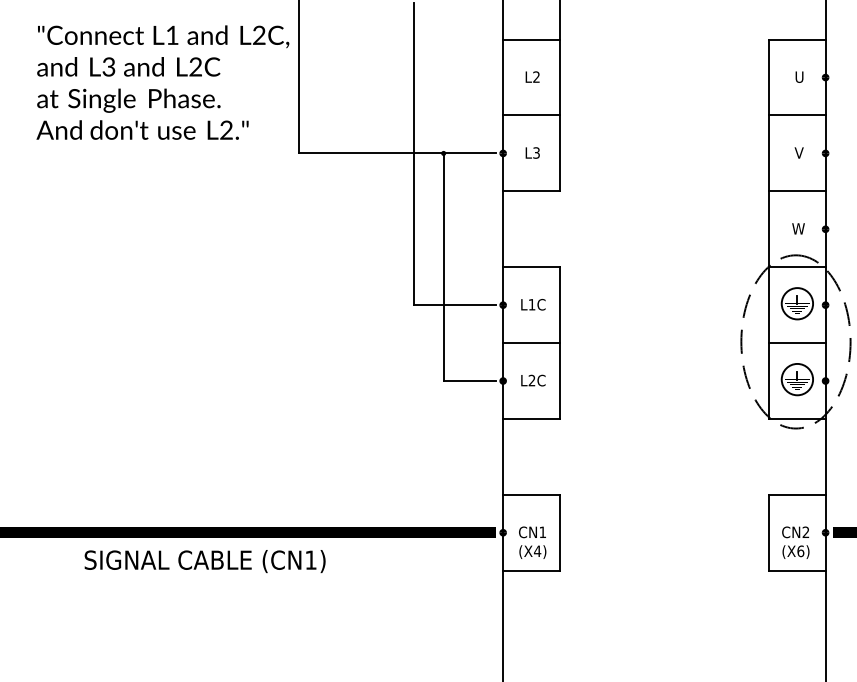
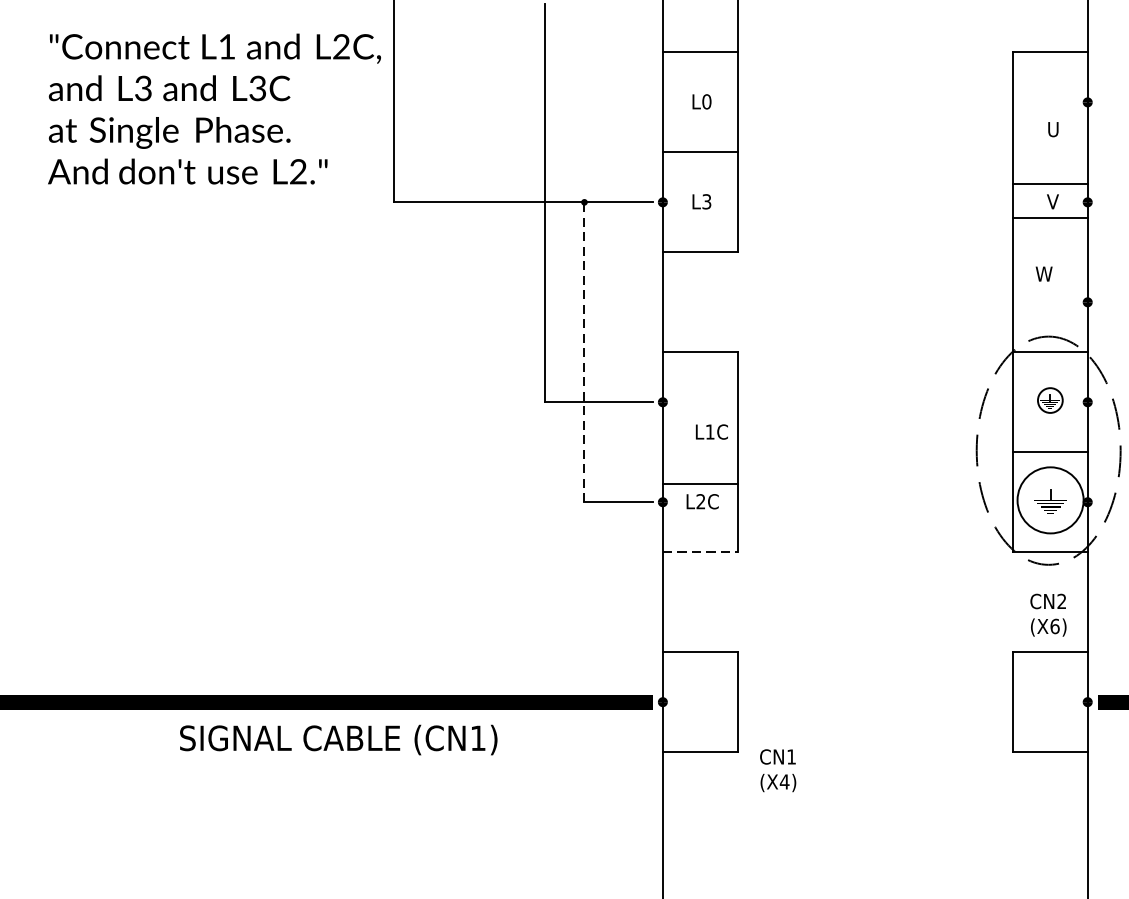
text: (195, 69) -> (257, 91), L2C -> L3C
text: (536, 76) -> (706, 100), L2 -> L0
text: (799, 76) -> (1053, 128), moved
line: (796, 115) -> (1049, 184), moved
line: (796, 191) -> (1049, 218), moved
text: (798, 228) -> (1044, 273), moved
line: (443, 267) -> (584, 352), solid -> dashed
part: (796, 303) -> (1049, 400), size x0.6
text: (533, 304) -> (712, 431), moved
line: (531, 343) -> (700, 484), moved
circle: (797, 379) -> (1050, 500), size x1.6
line: (532, 418) -> (701, 551), solid -> dashed
text: (532, 542) -> (777, 770), moved
text: (795, 542) -> (1048, 614), moved
text: (204, 561) -> (337, 740), moved

